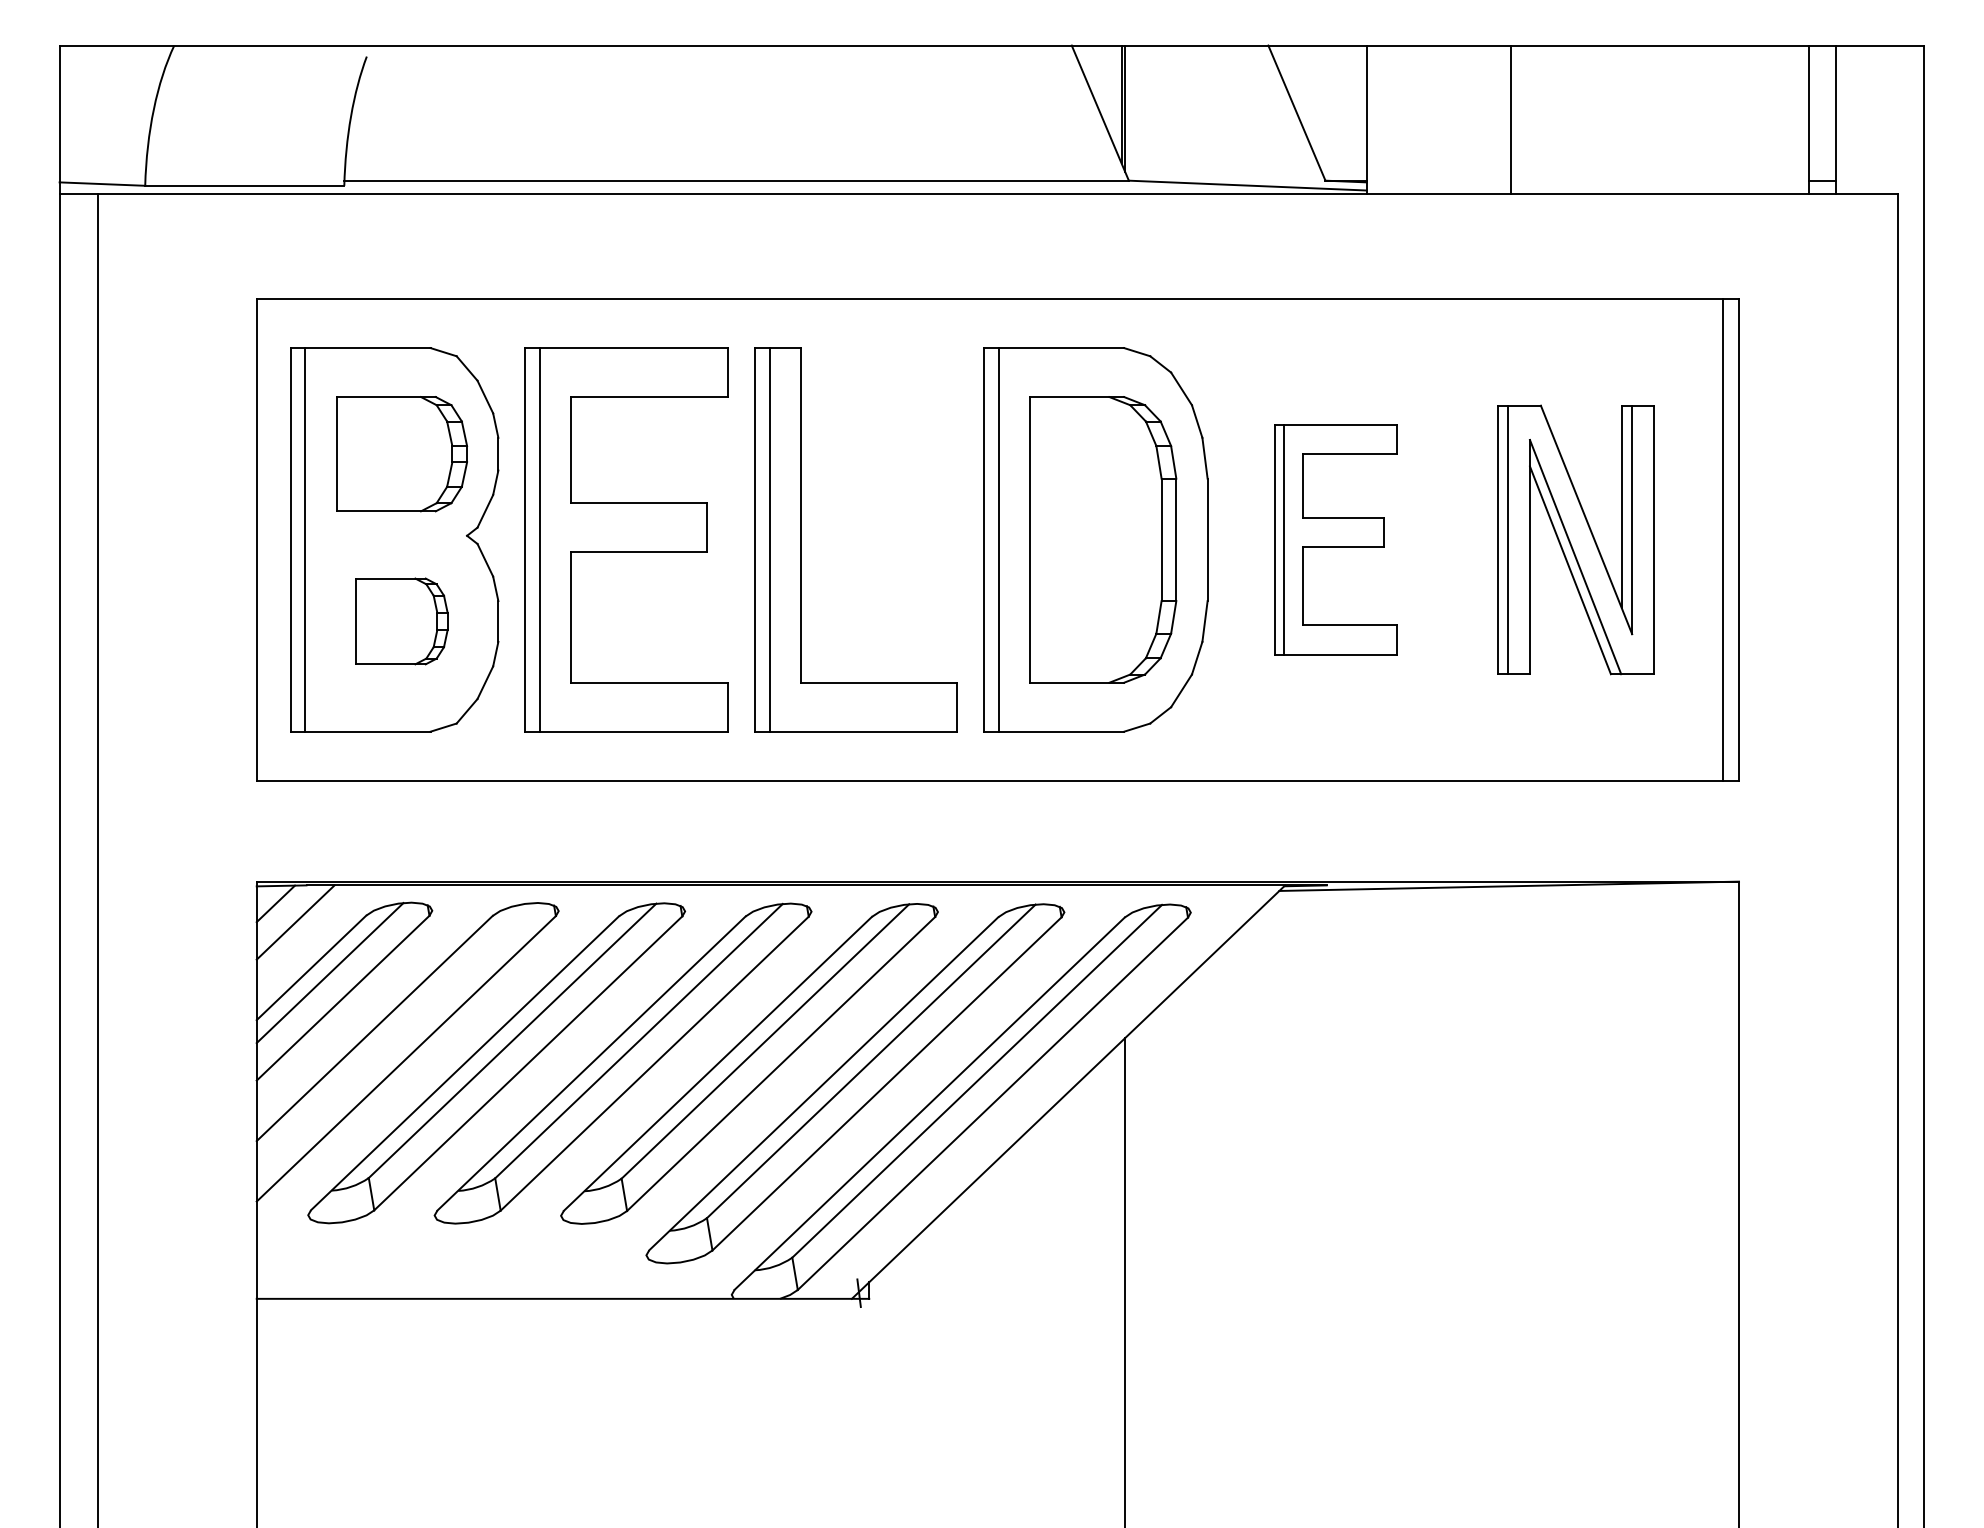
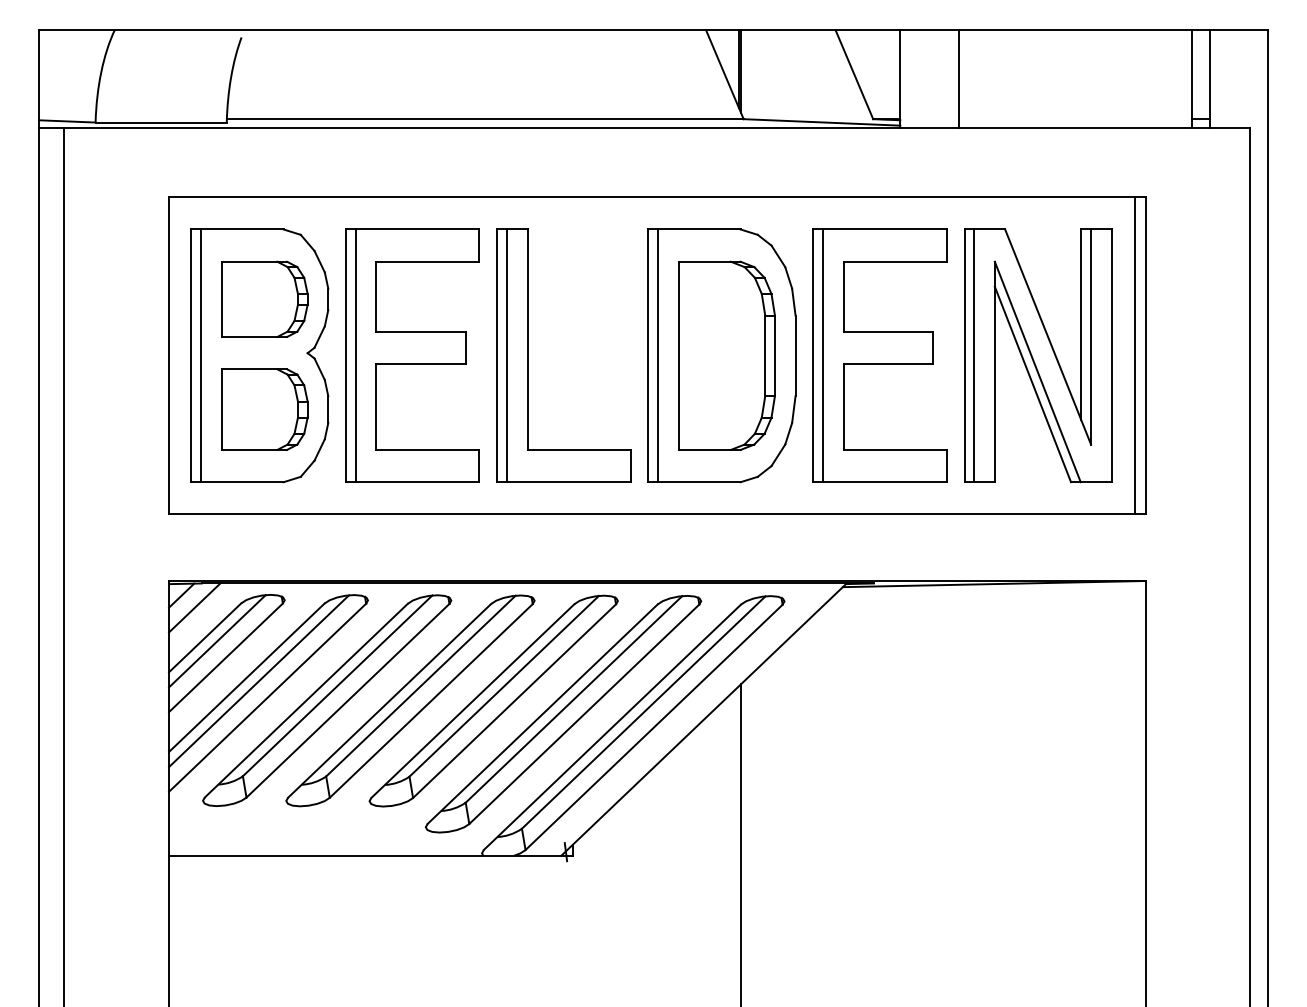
line: (1511, 118) -> (958, 78), moved
part: (1335, 539) -> (879, 355), size x1.67
part: (1576, 539) -> (1038, 355), size x1.43
part: (401, 621) -> (264, 409), size x1.43
line: (393, 1034) -> (259, 681), added

